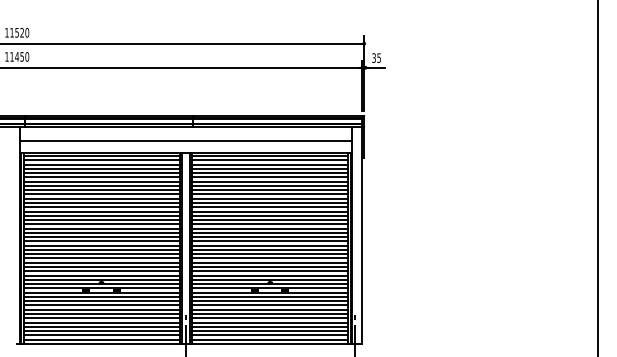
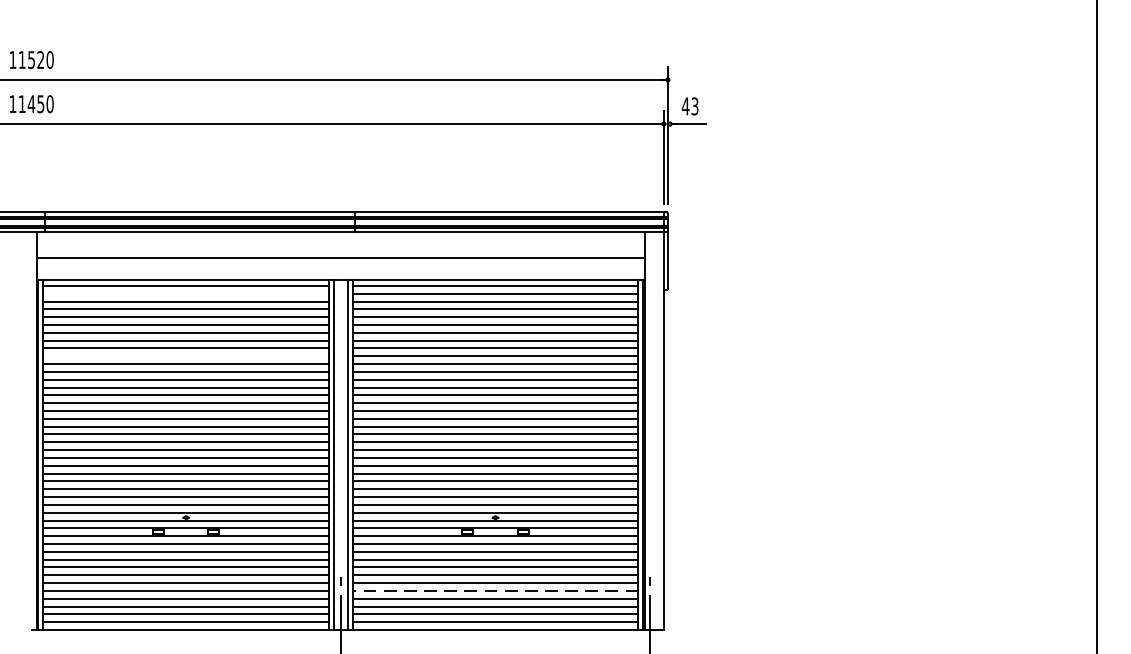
text: (376, 58) -> (690, 107), 35 -> 43
line: (101, 160) -> (186, 294), removed
line: (101, 194) -> (186, 356), removed
line: (270, 322) -> (495, 590), solid -> dashed

